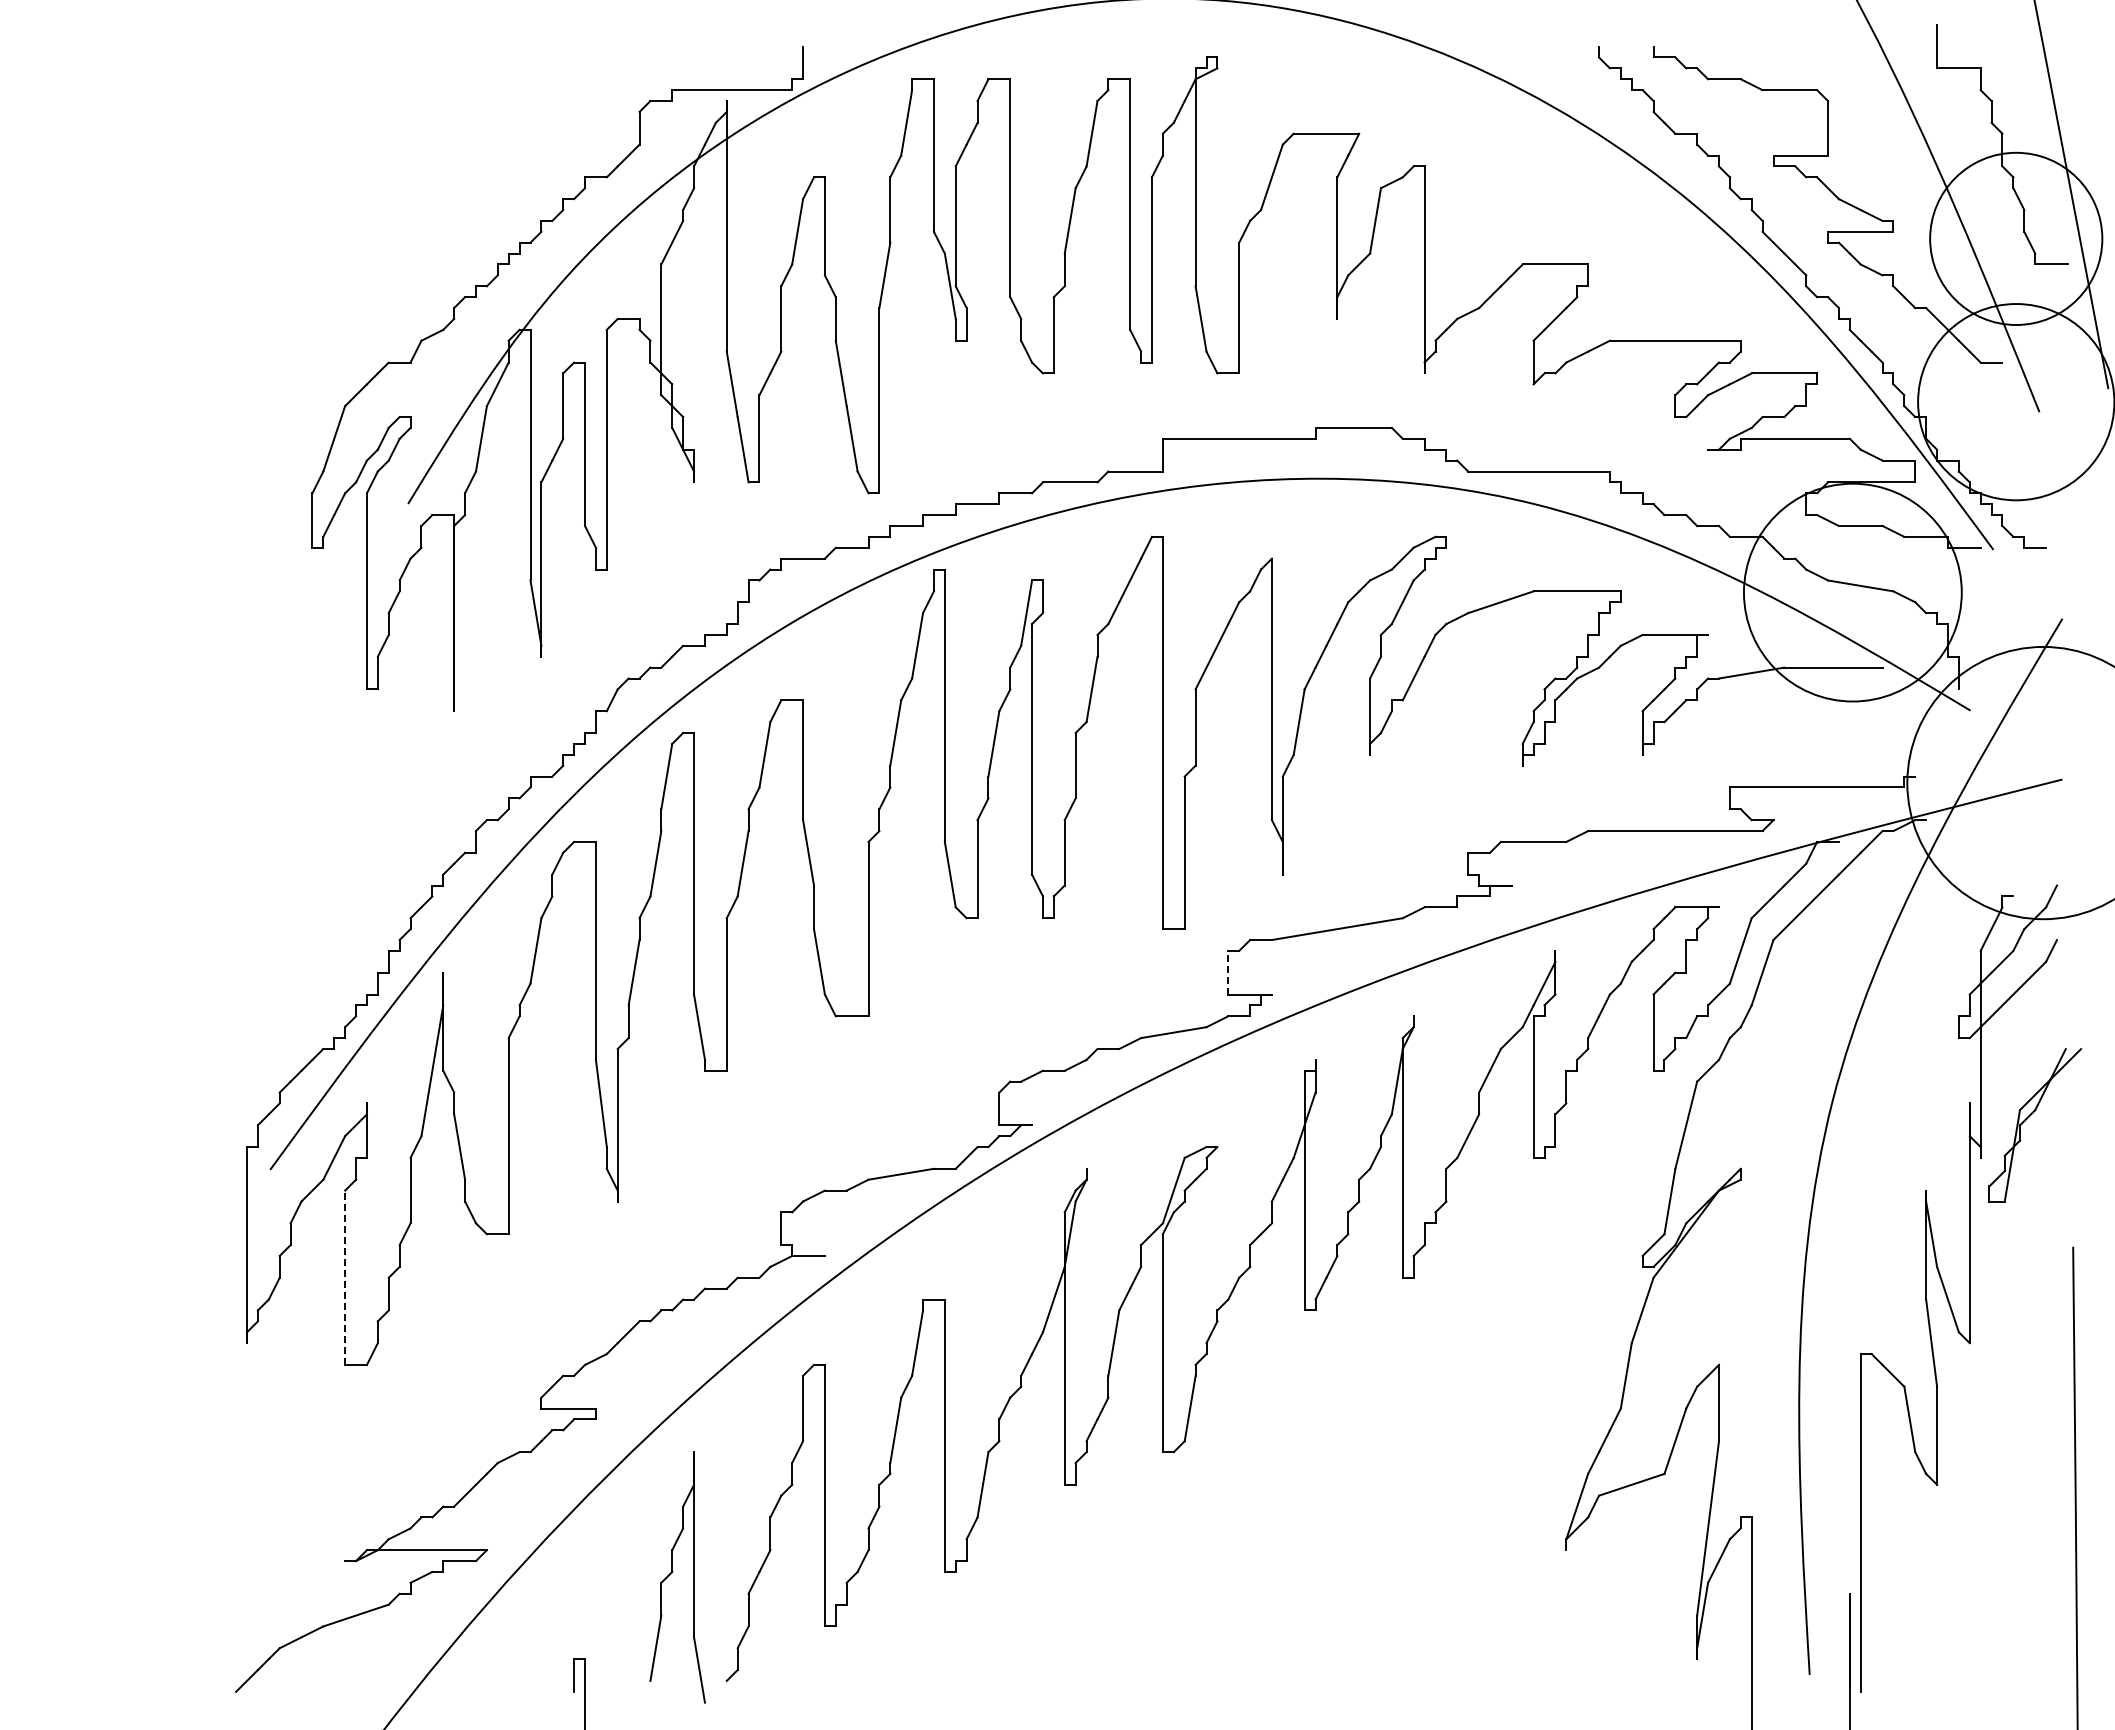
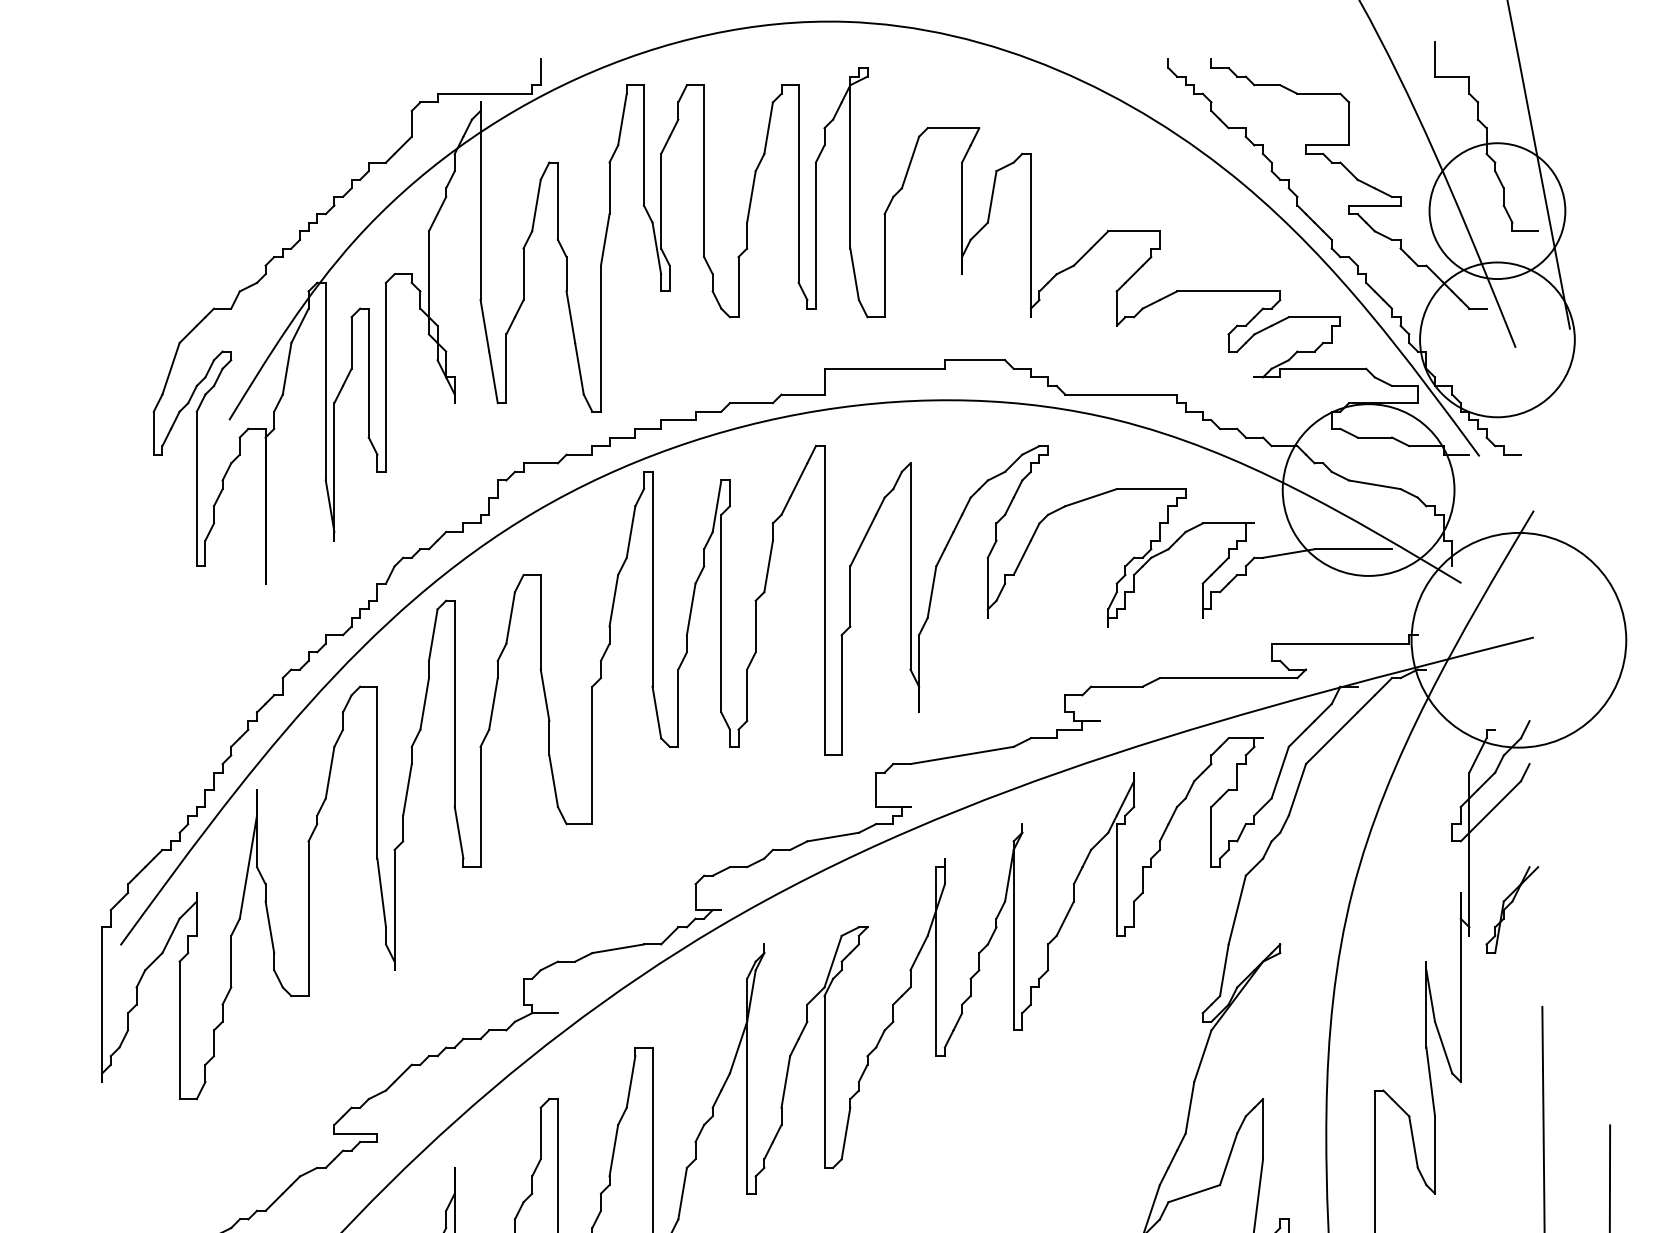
line: (1228, 972) -> (876, 789), dashed -> solid
part: (2034, 1124) -> (1511, 909), size x0.71
line: (345, 1277) -> (179, 1030), dashed -> solid

